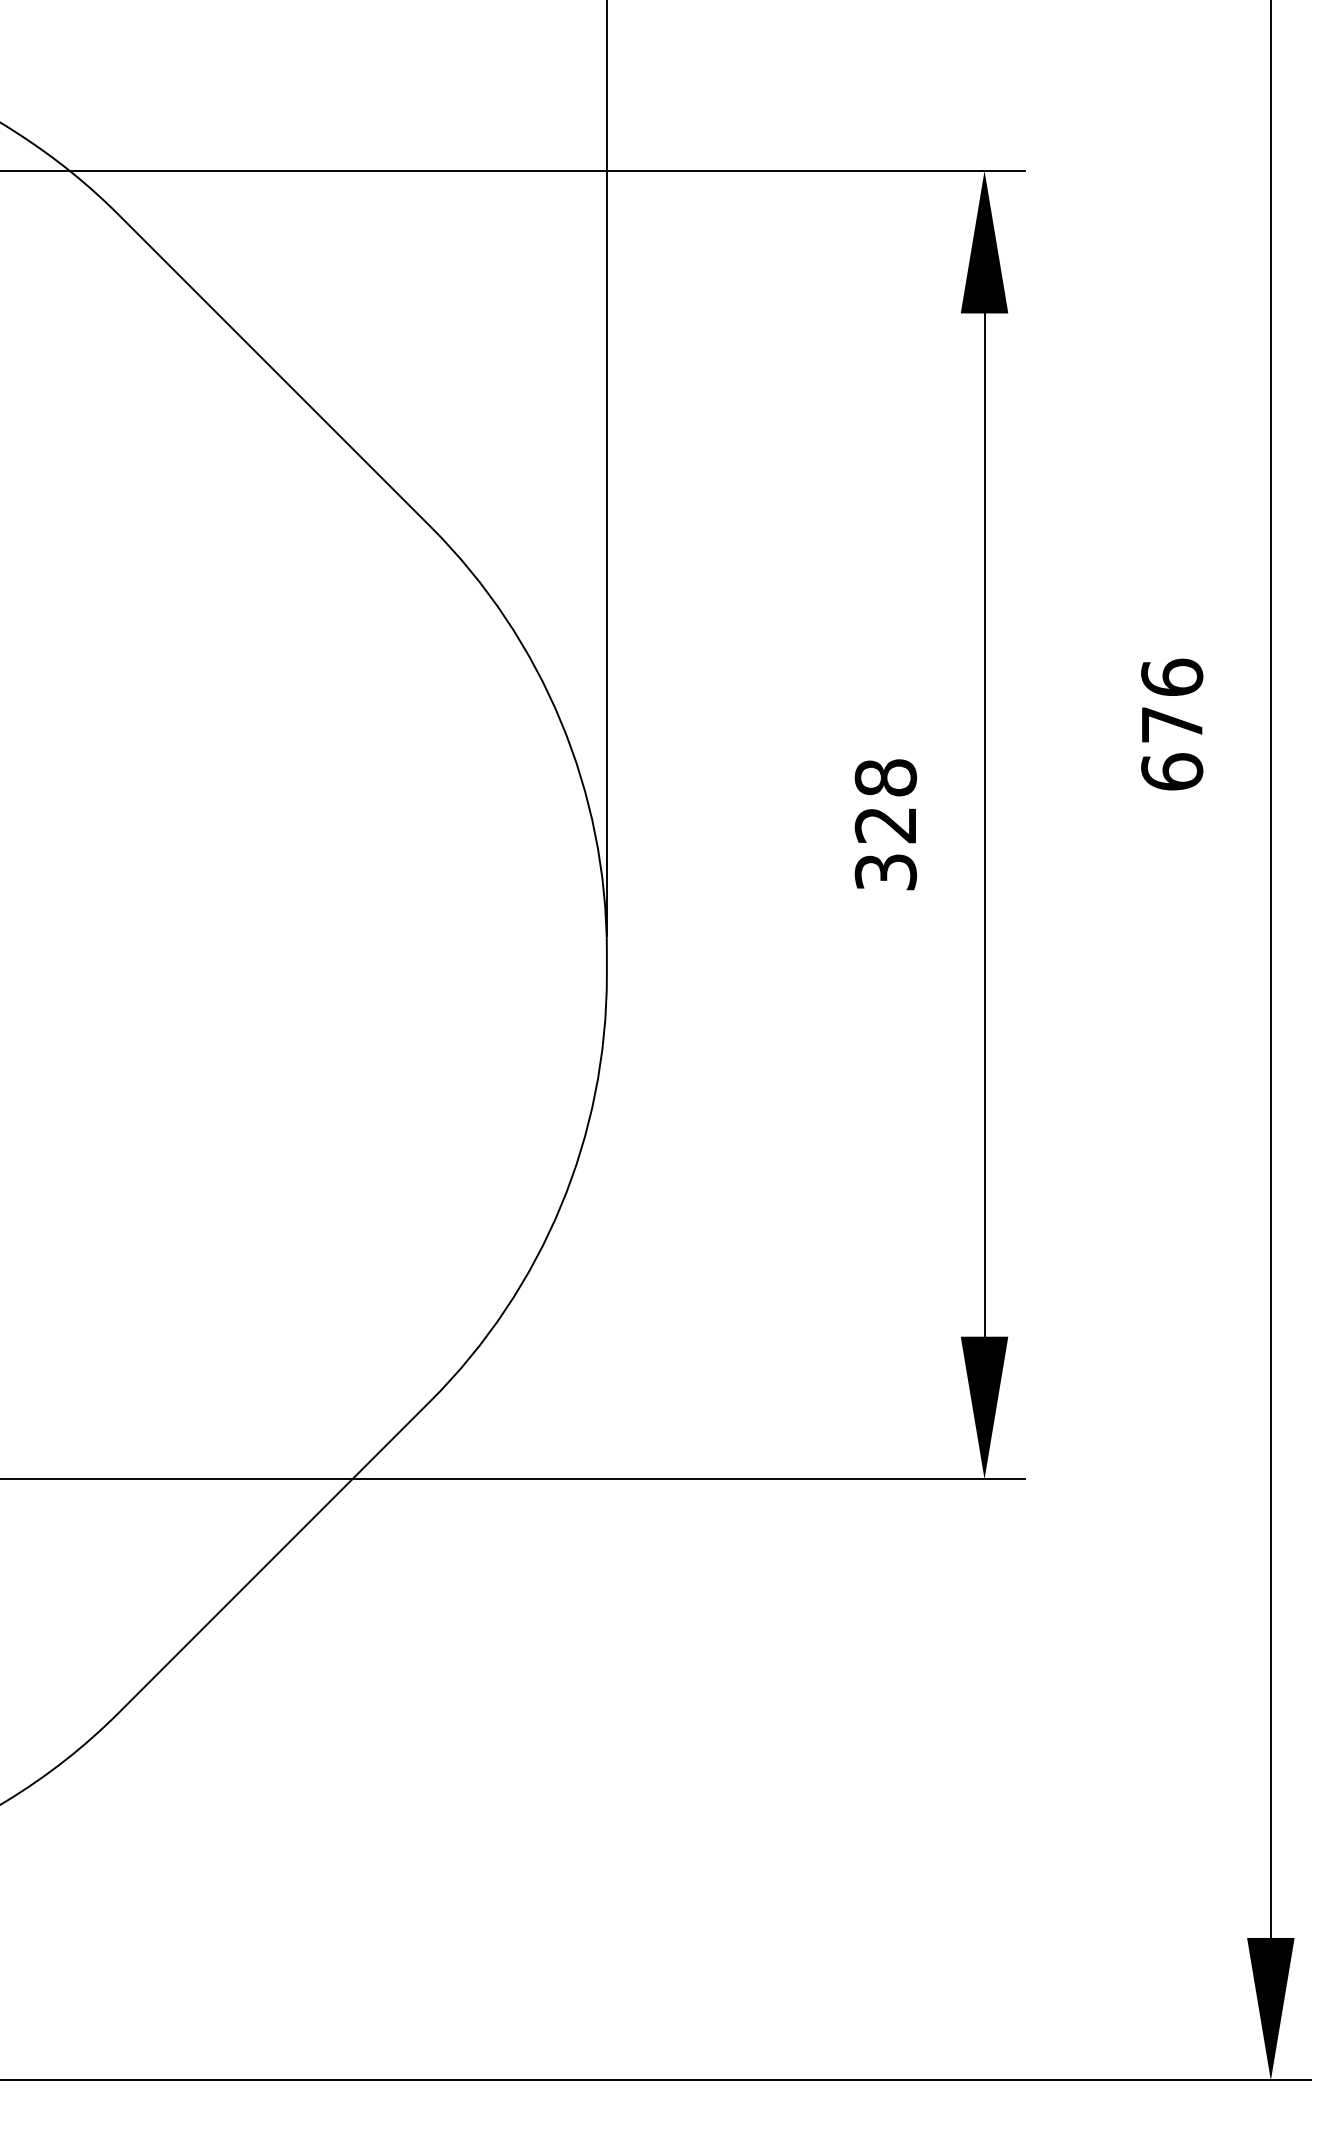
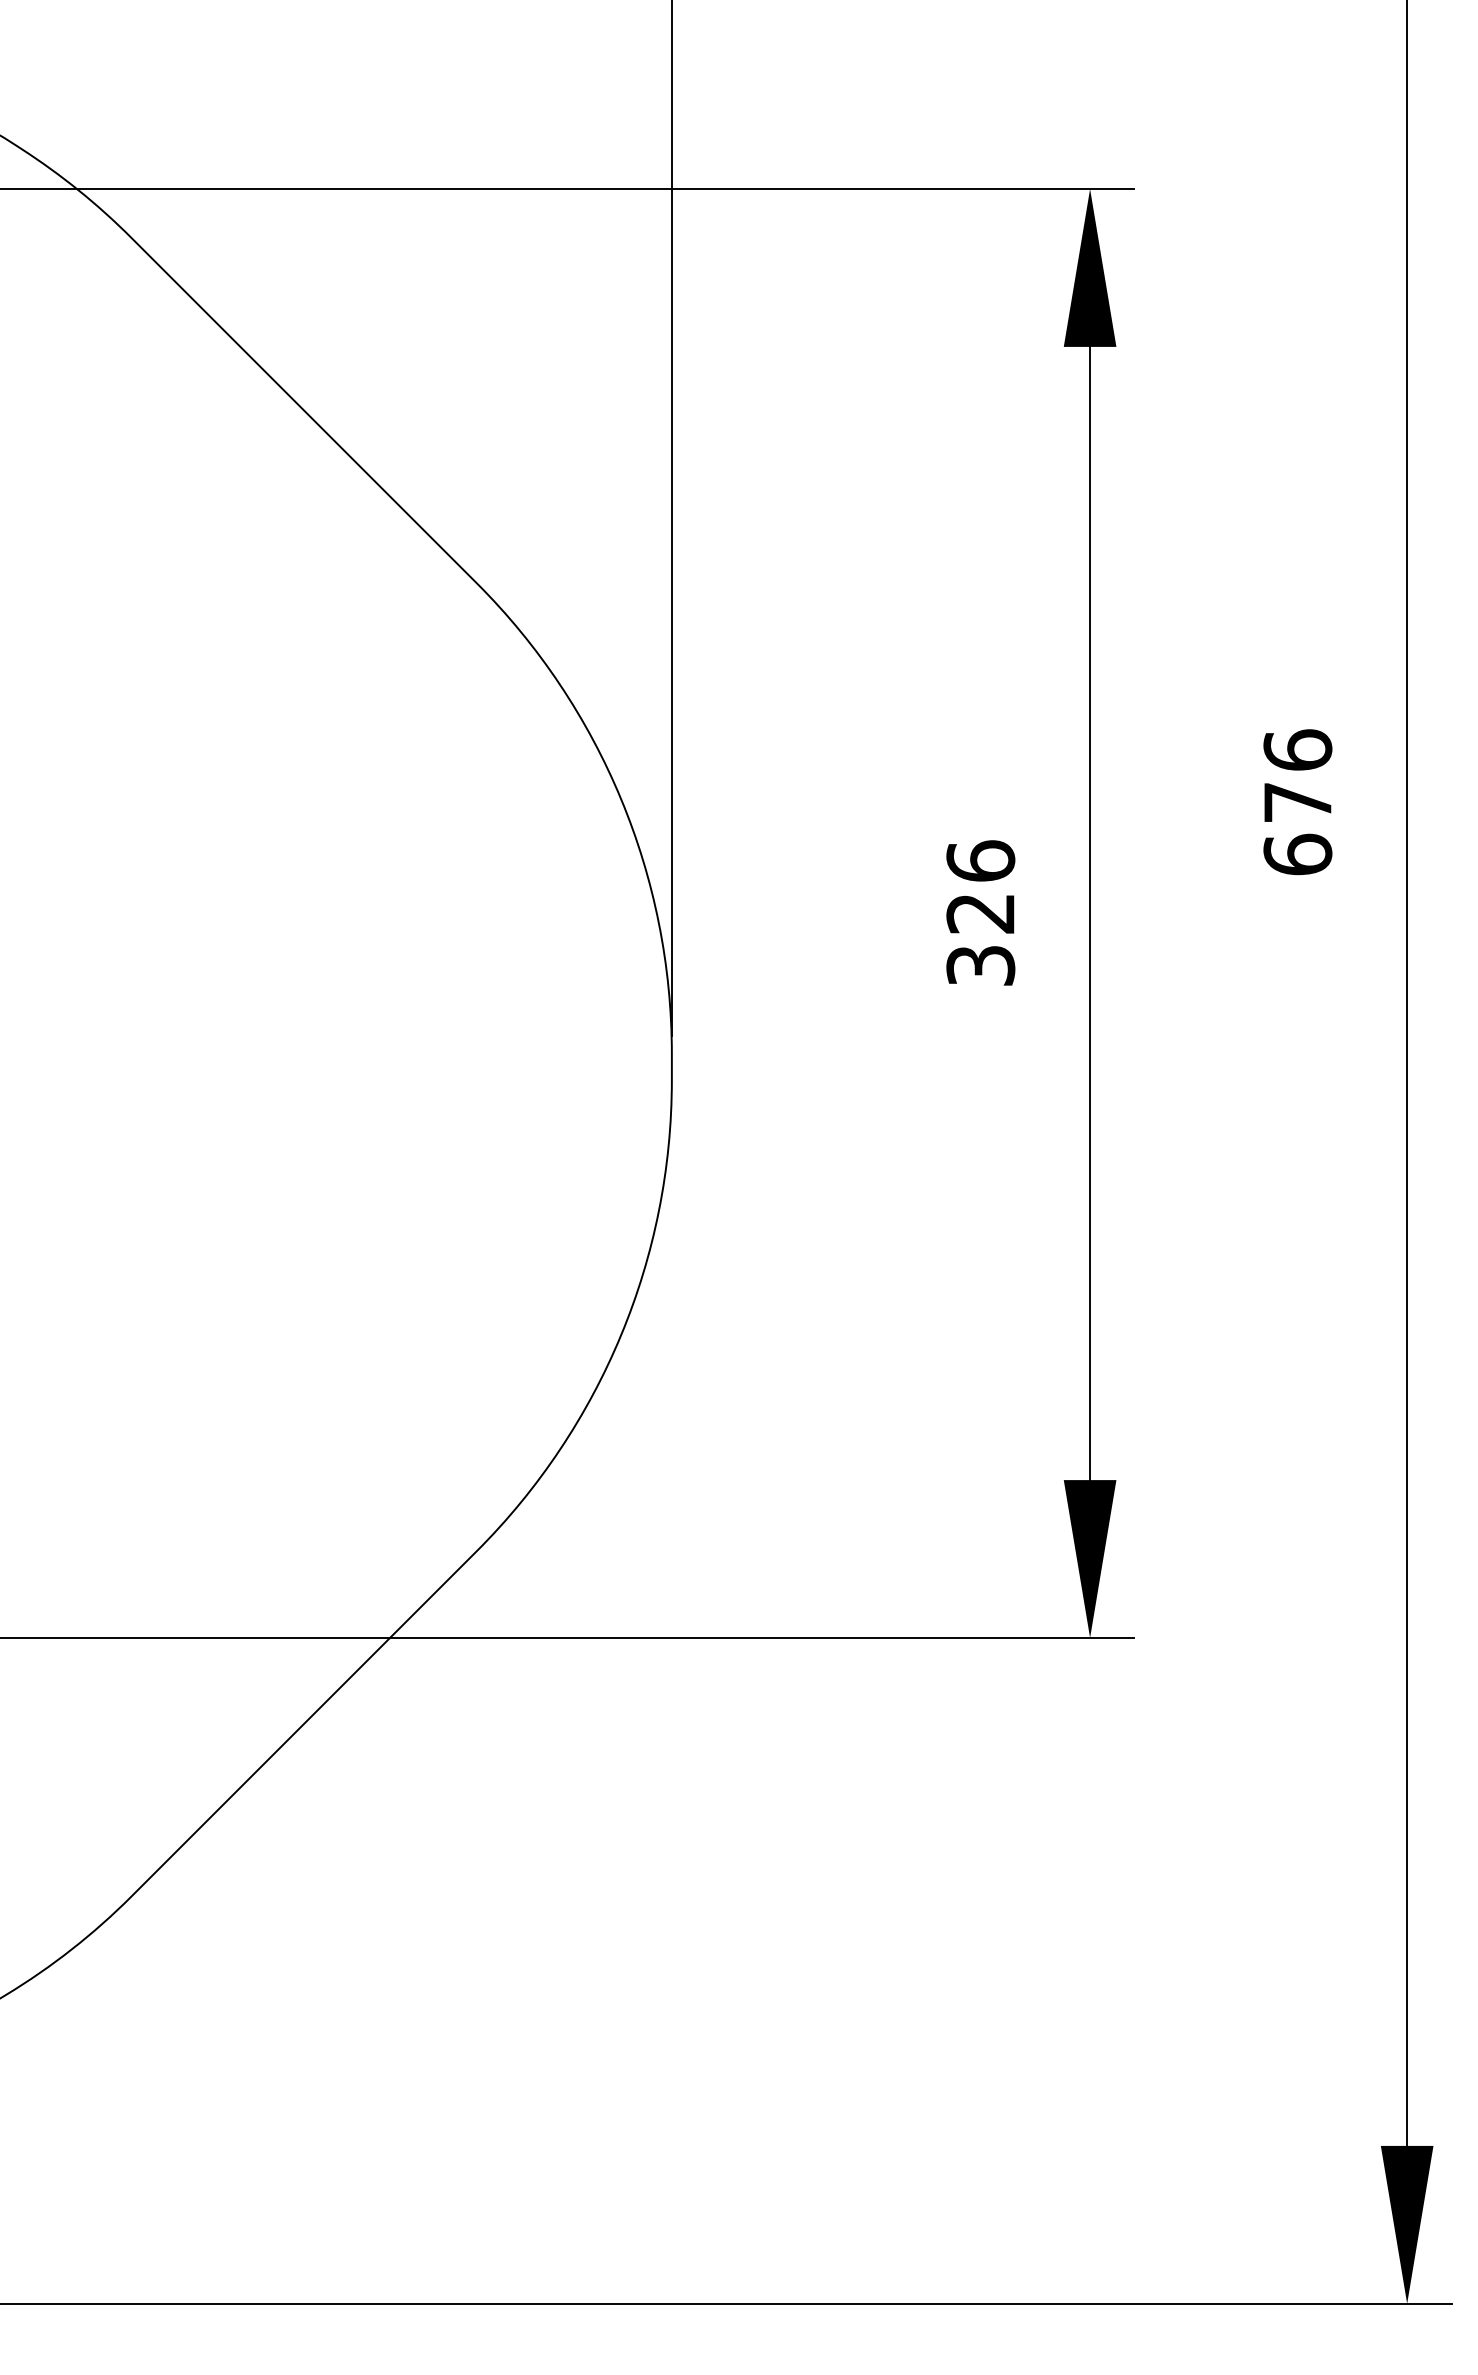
text: (885, 777) -> (980, 860), 328 -> 326

